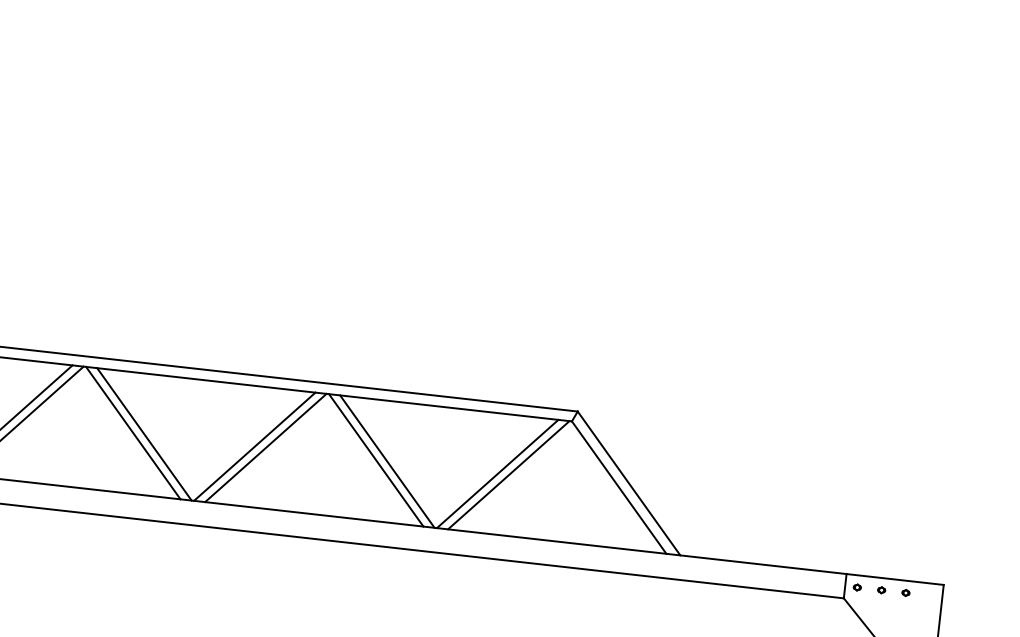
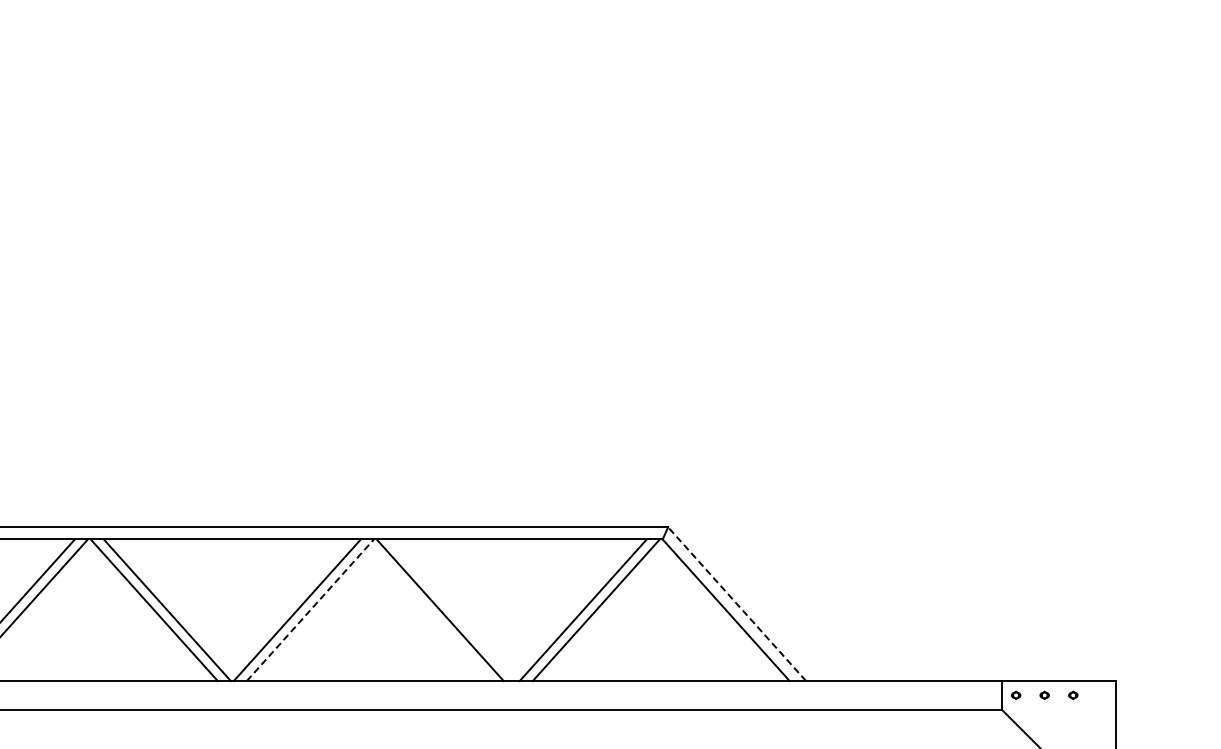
line: (266, 447) -> (310, 609), solid -> dashed
line: (386, 461) -> (452, 610), removed
line: (628, 482) -> (736, 603), solid -> dashed

